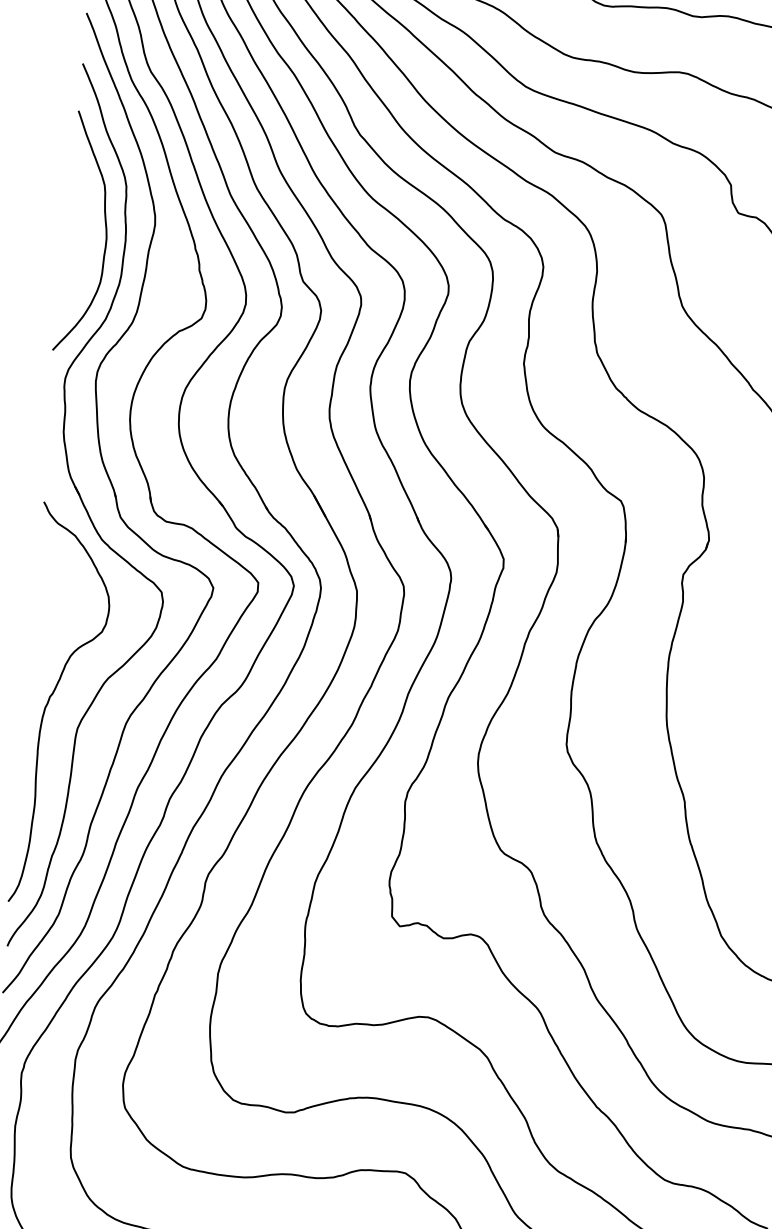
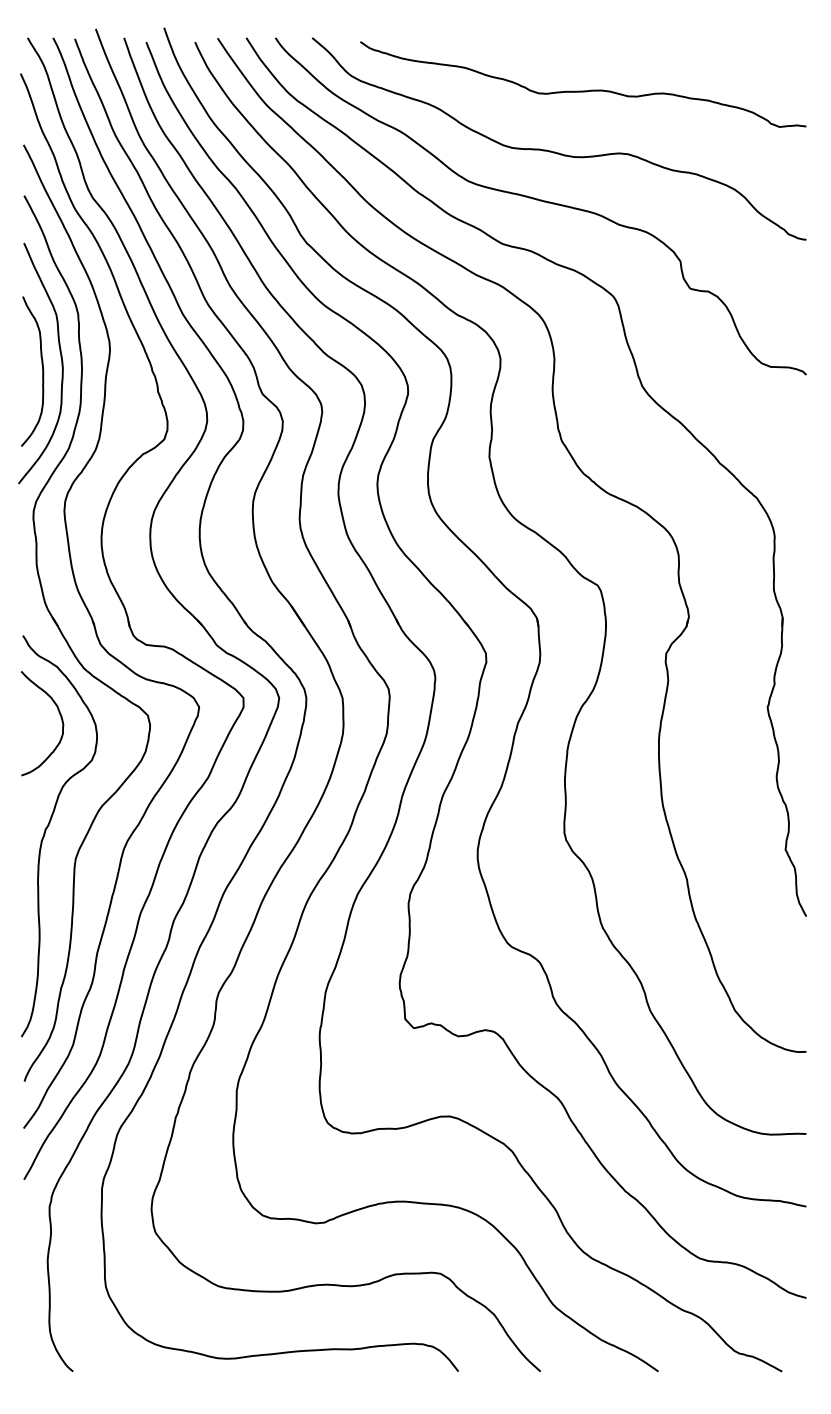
curve: (85, 240) -> (42, 371), added
curve: (74, 586) -> (60, 717), added

